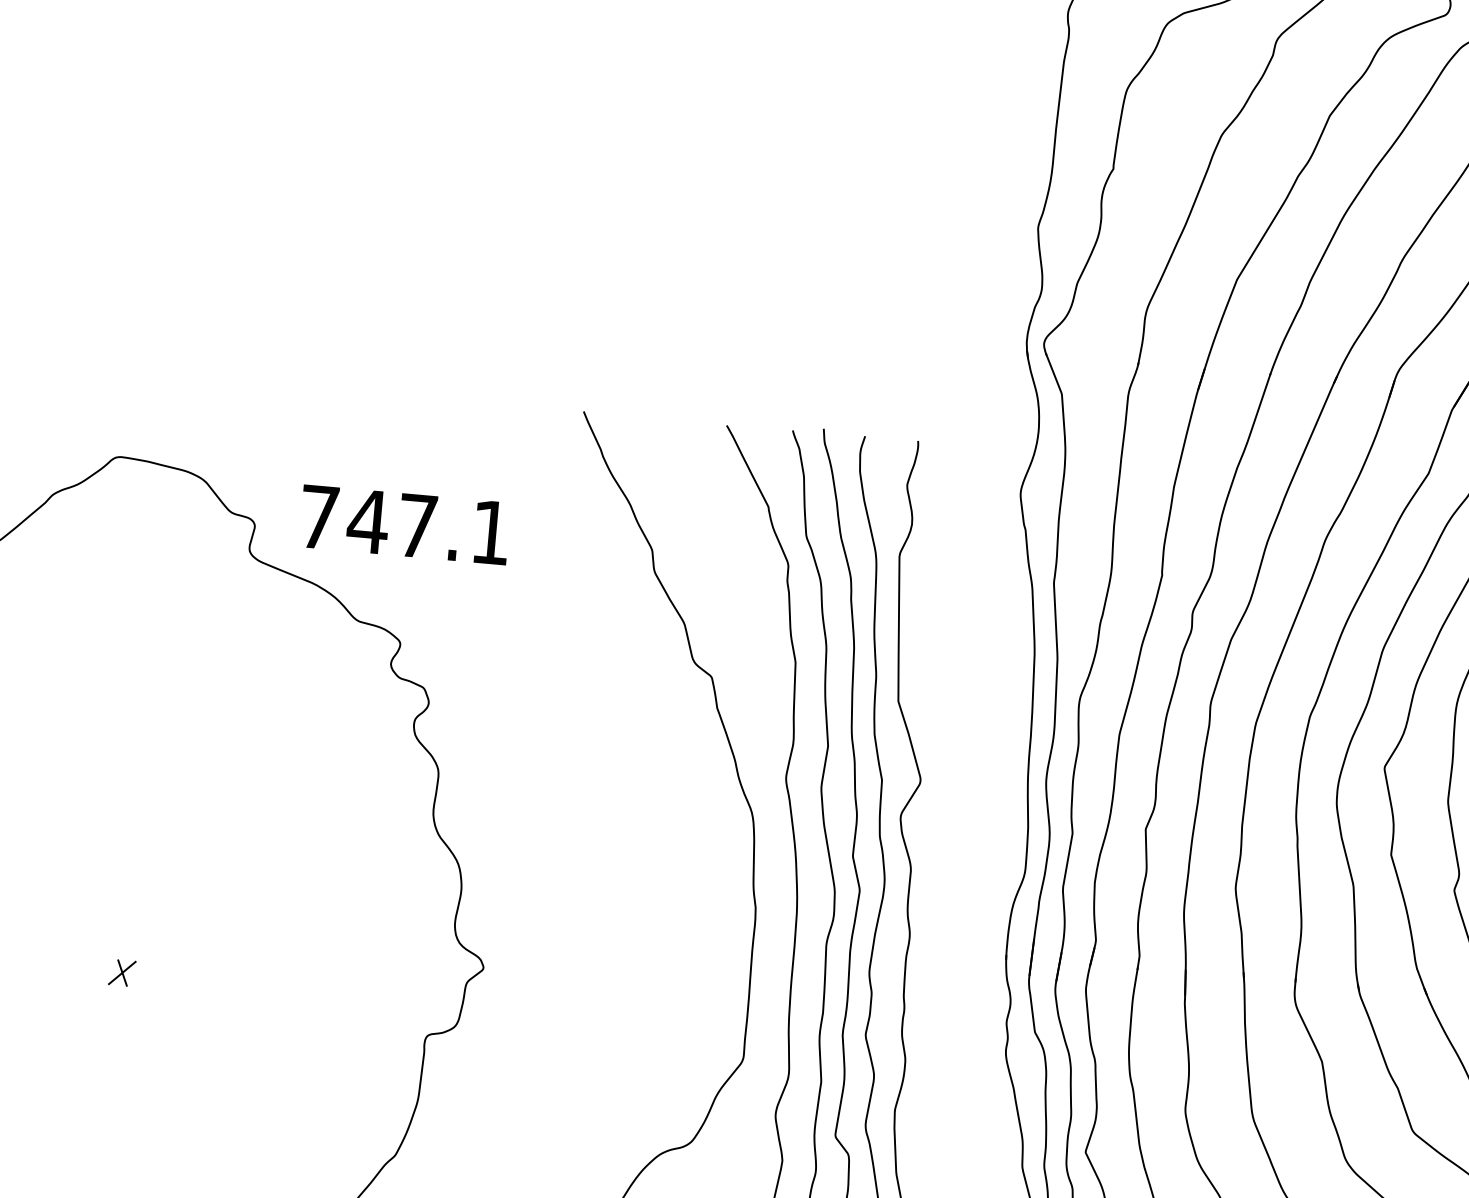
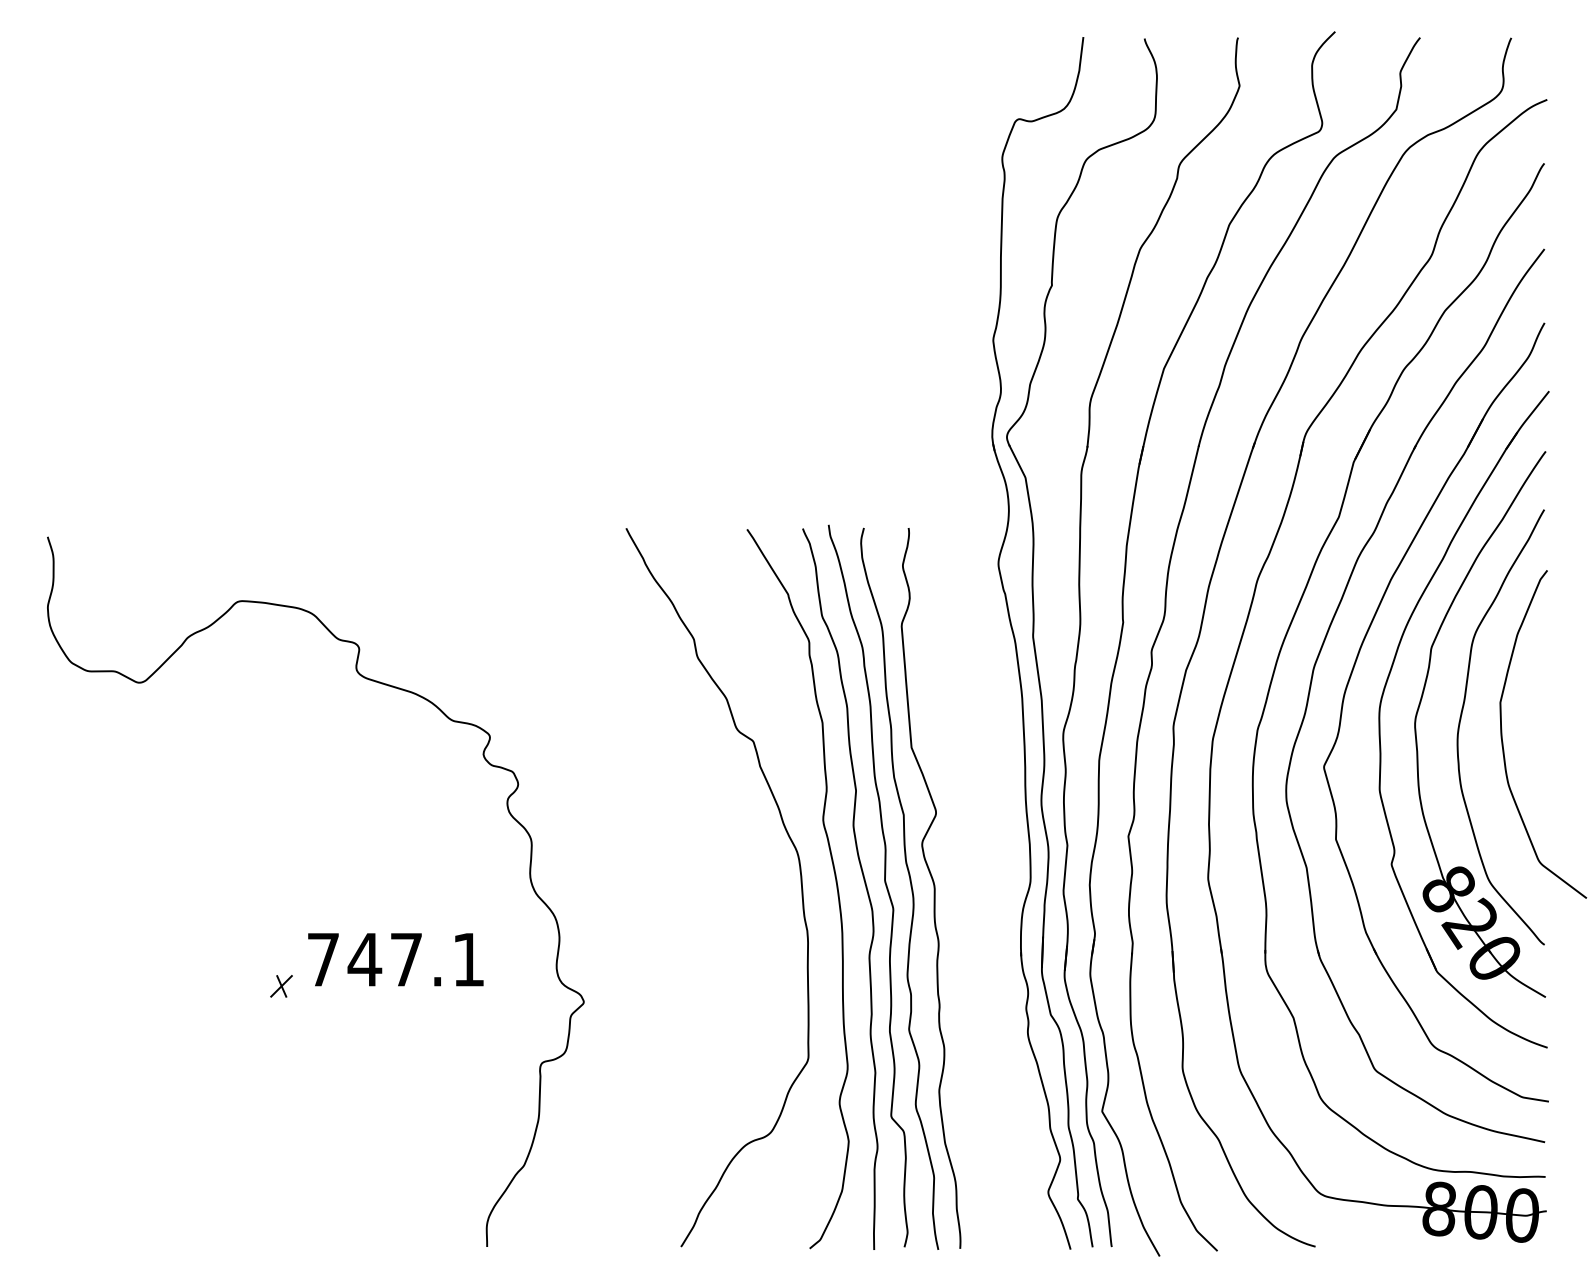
text: (404, 524) -> (395, 959), moved
part: (122, 973) -> (281, 986), moved

